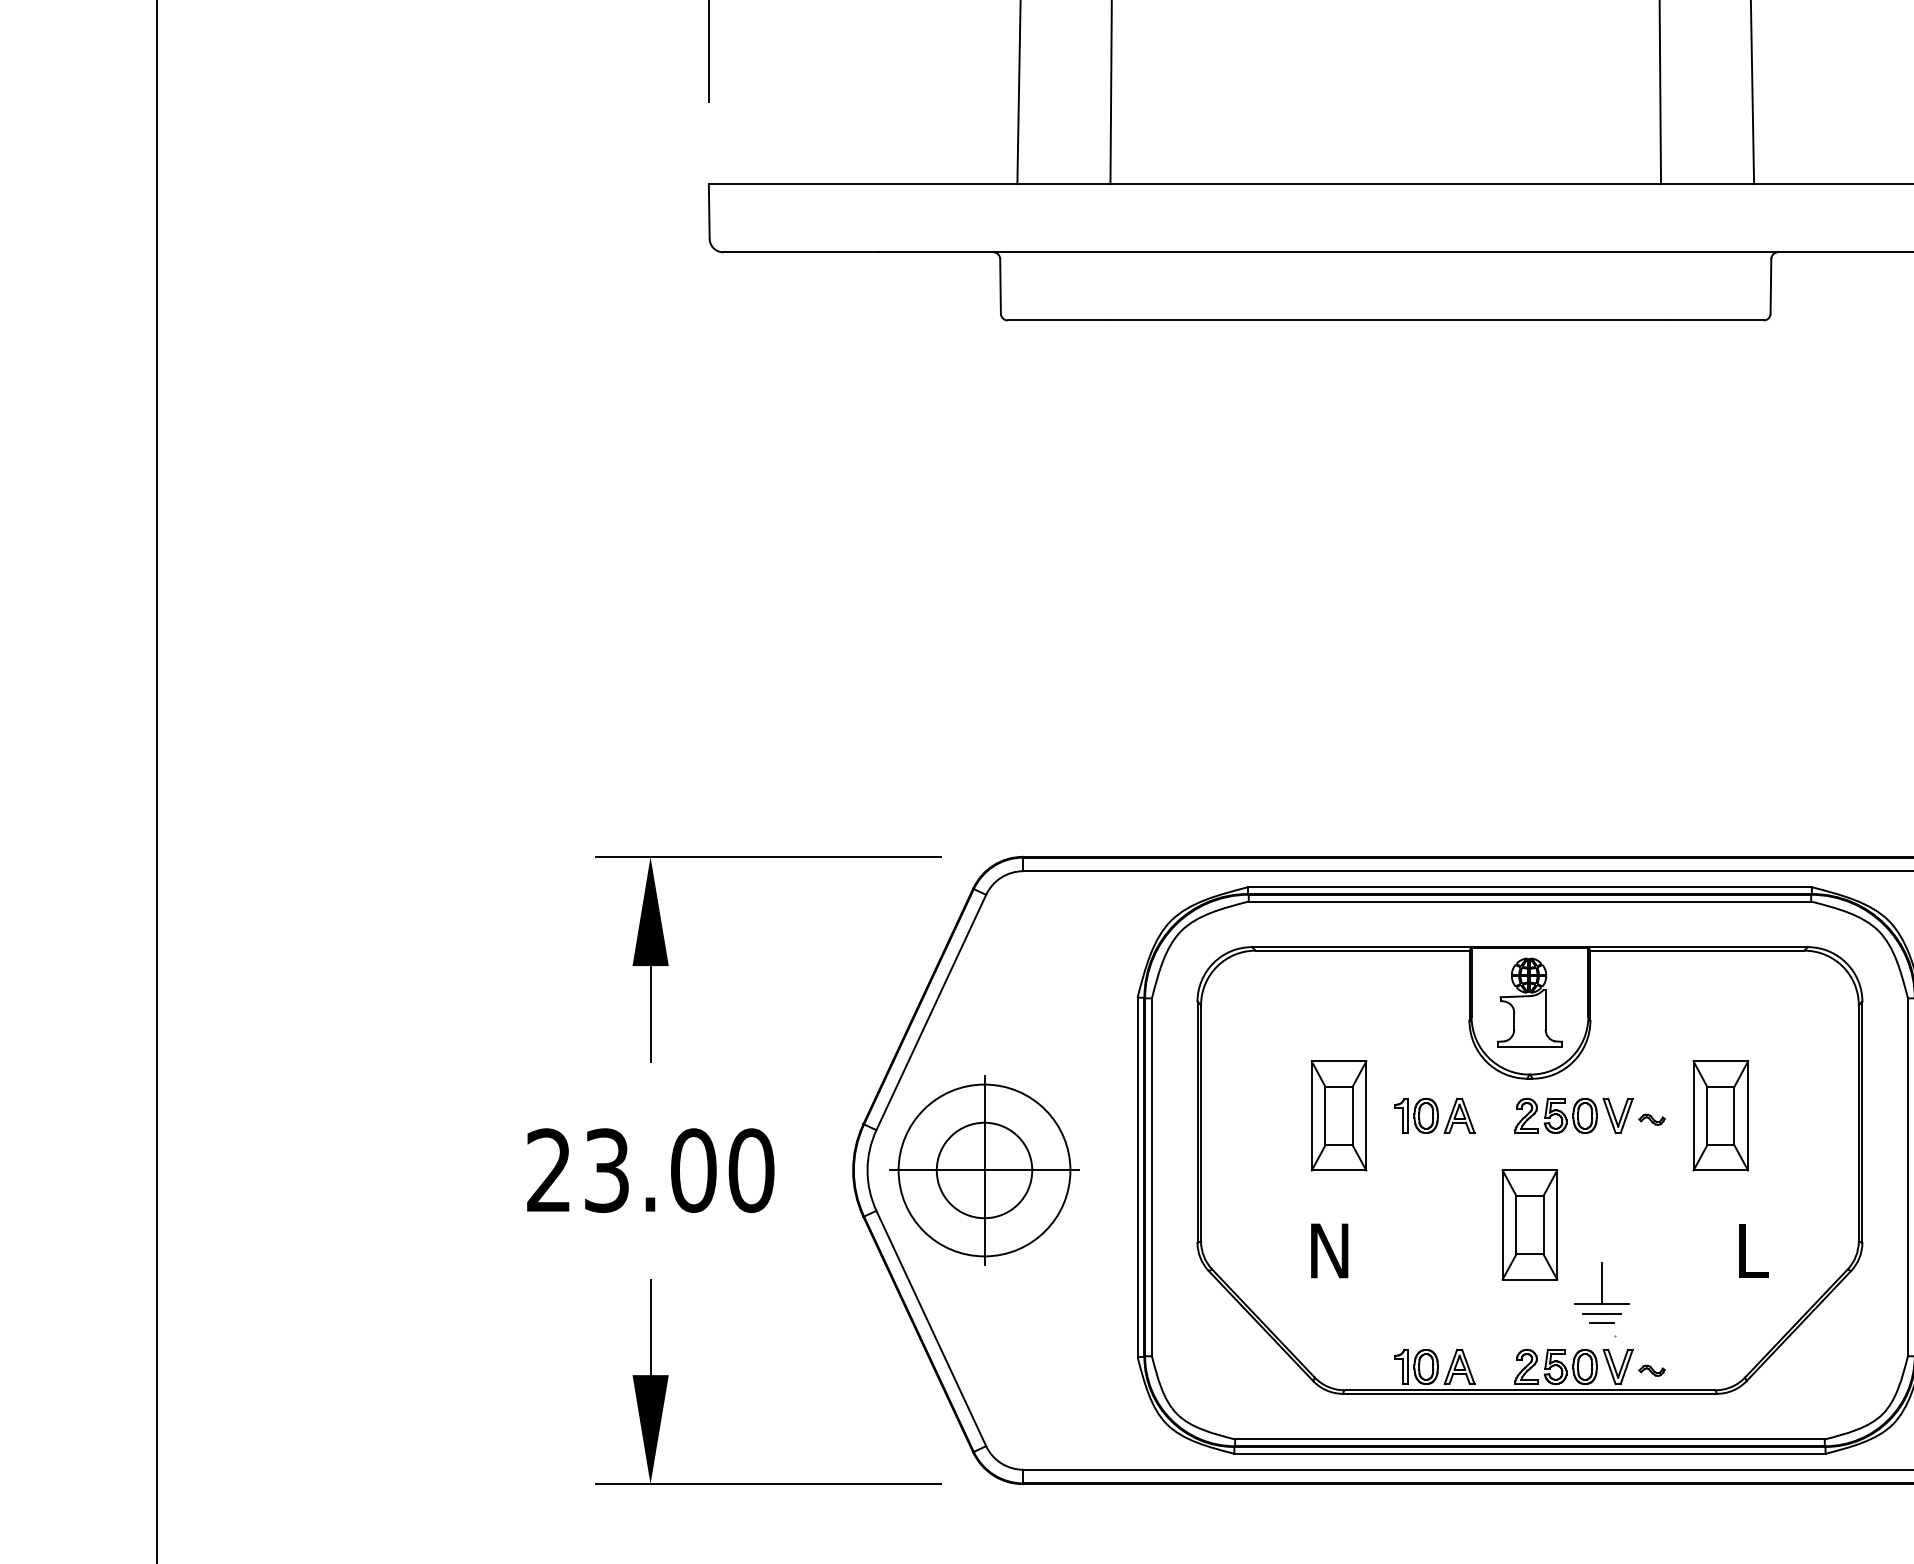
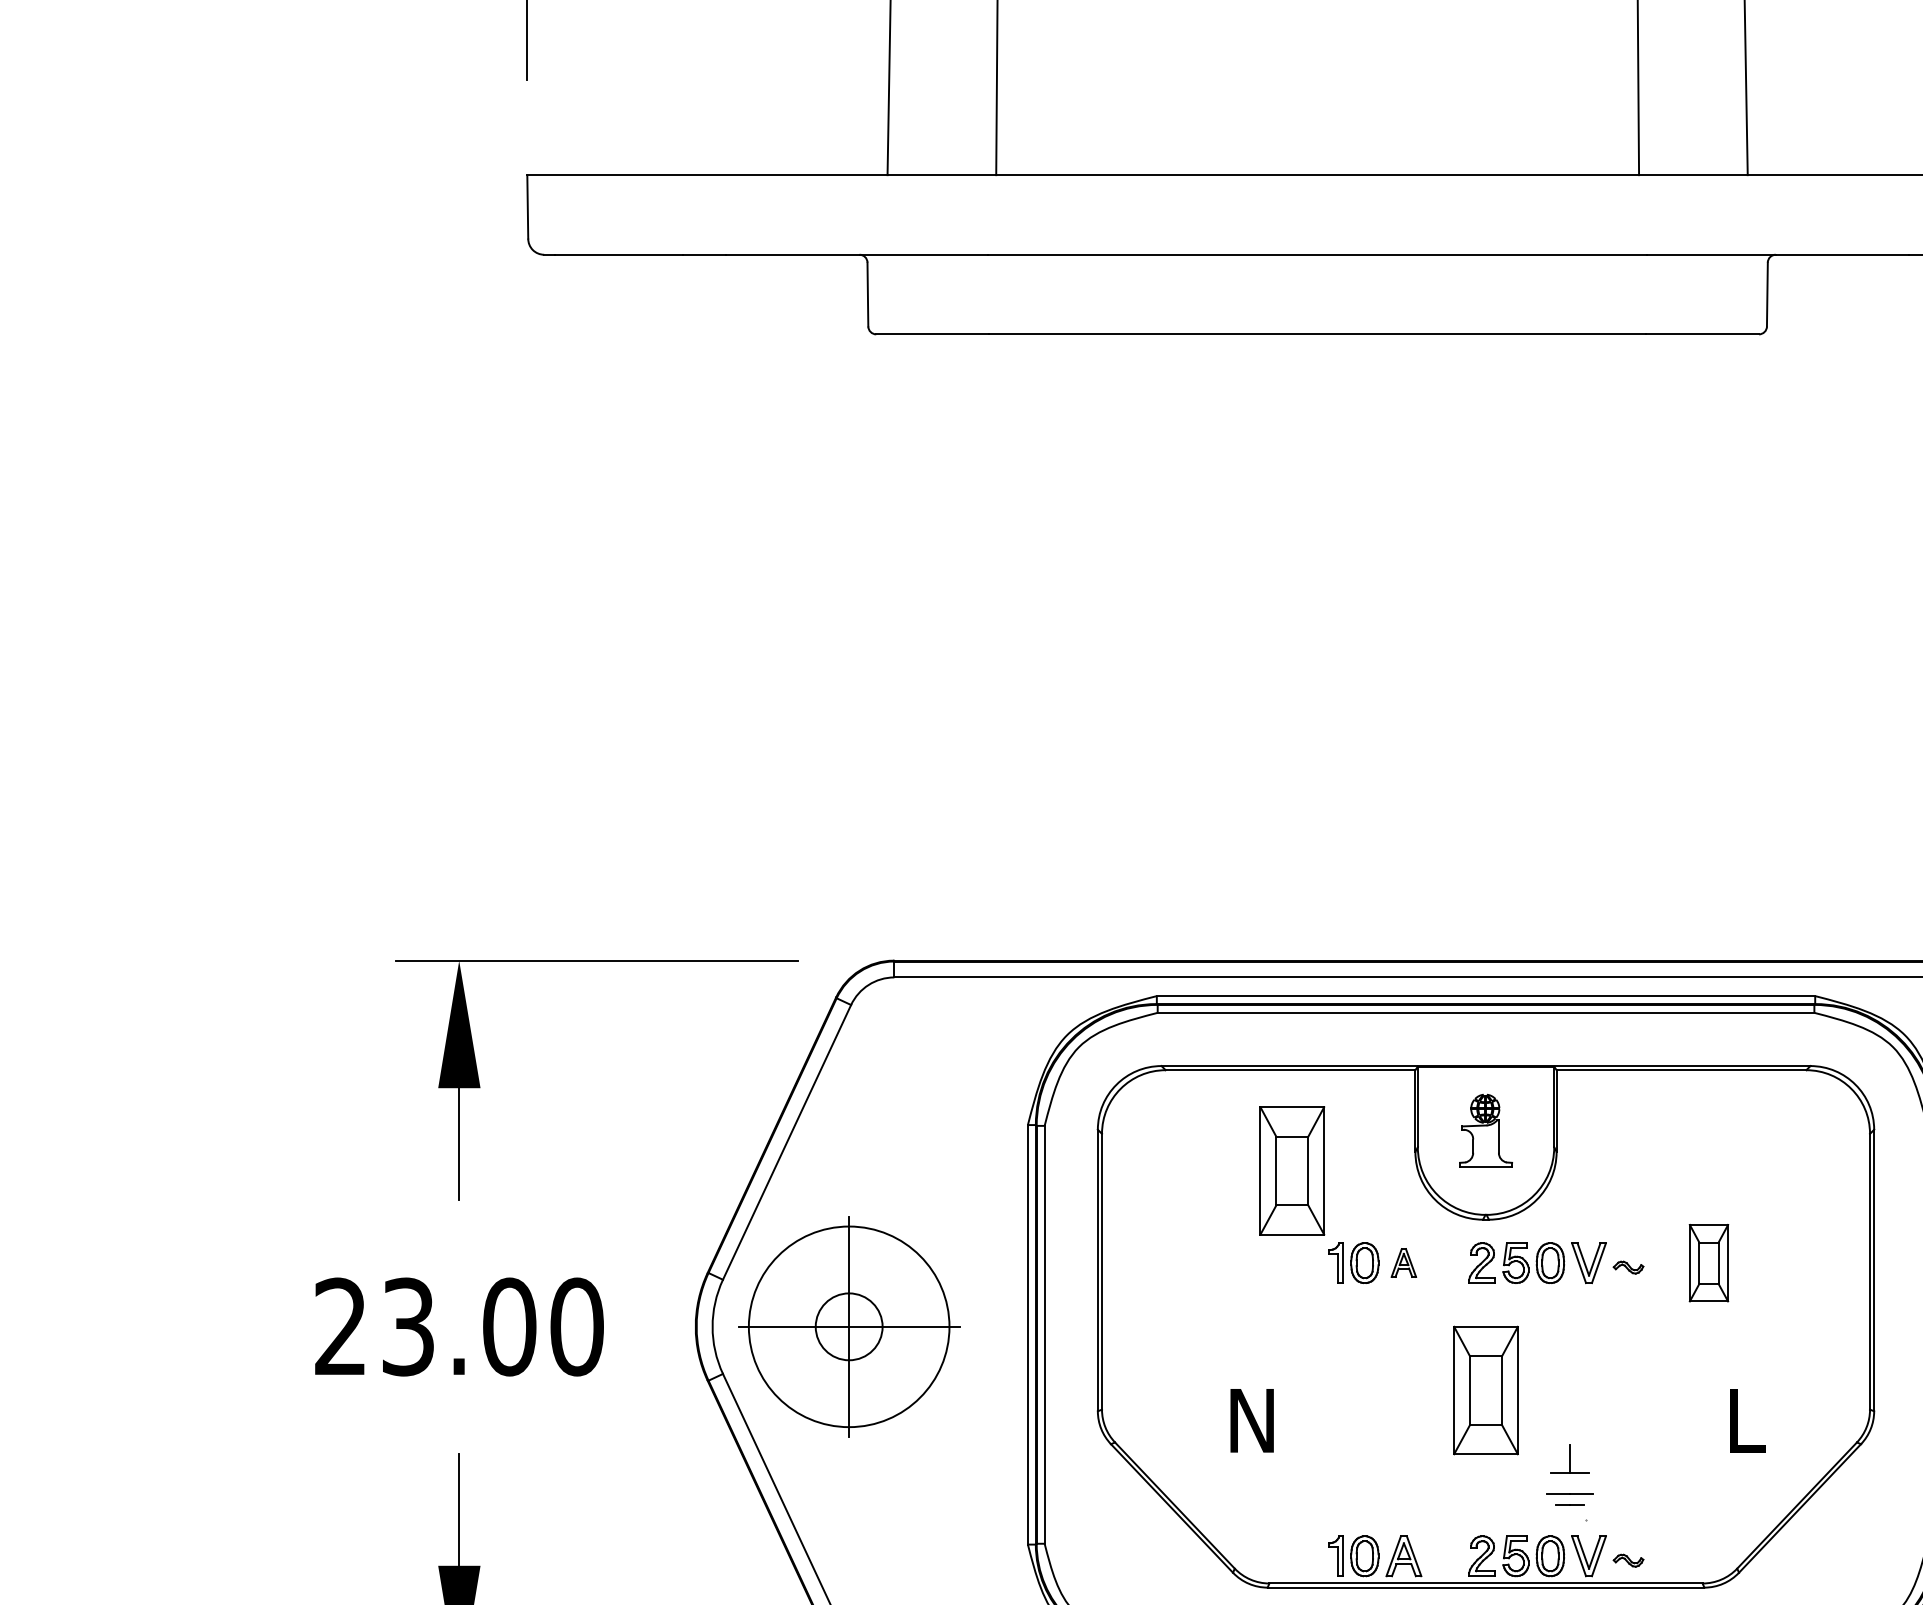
part: (1529, 1002) -> (1485, 1130), size x0.7
part: (1338, 1115) -> (1291, 1170), moved
part: (1459, 1115) -> (1403, 1262), size x0.7
part: (1720, 1115) -> (1708, 1262), size x0.6
circle: (984, 1170) -> (849, 1326), size x0.6
part: (1601, 1283) -> (1569, 1458), size x0.6

